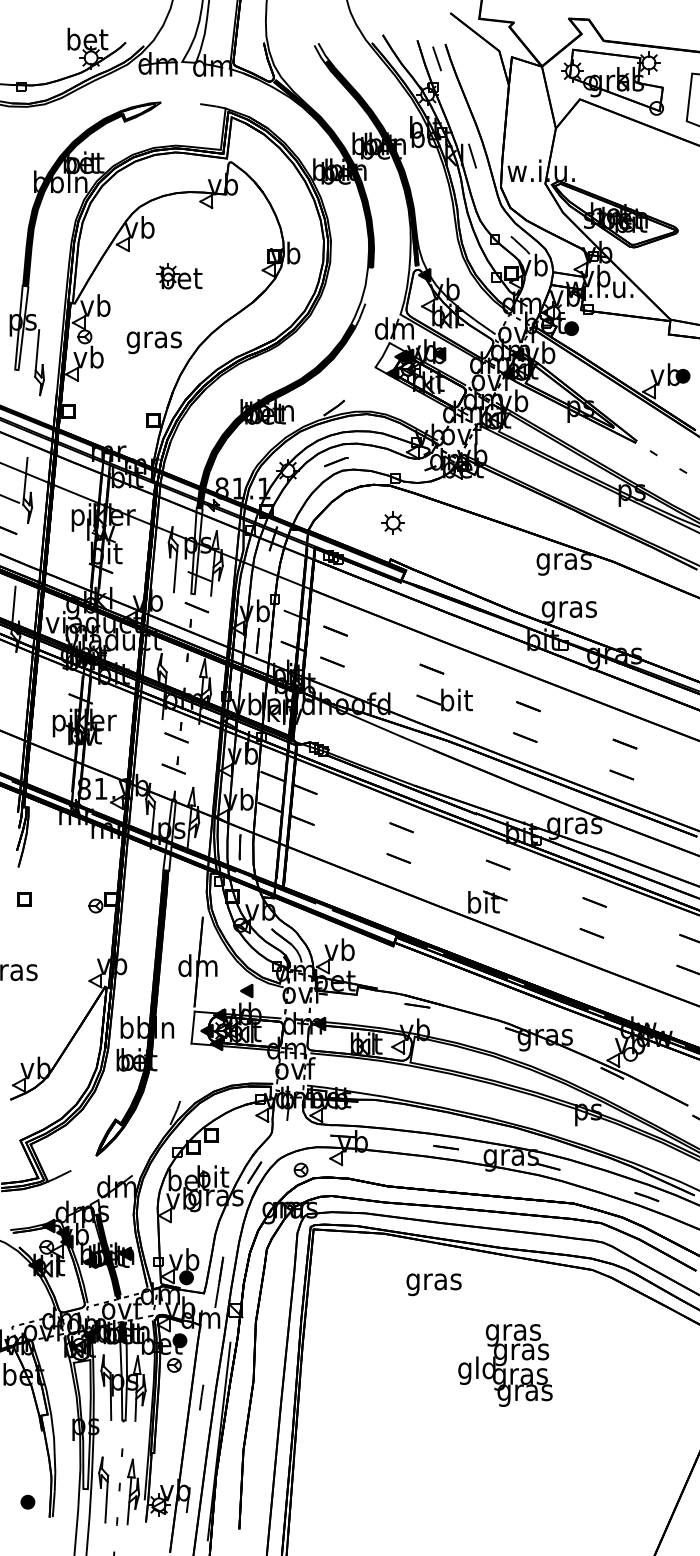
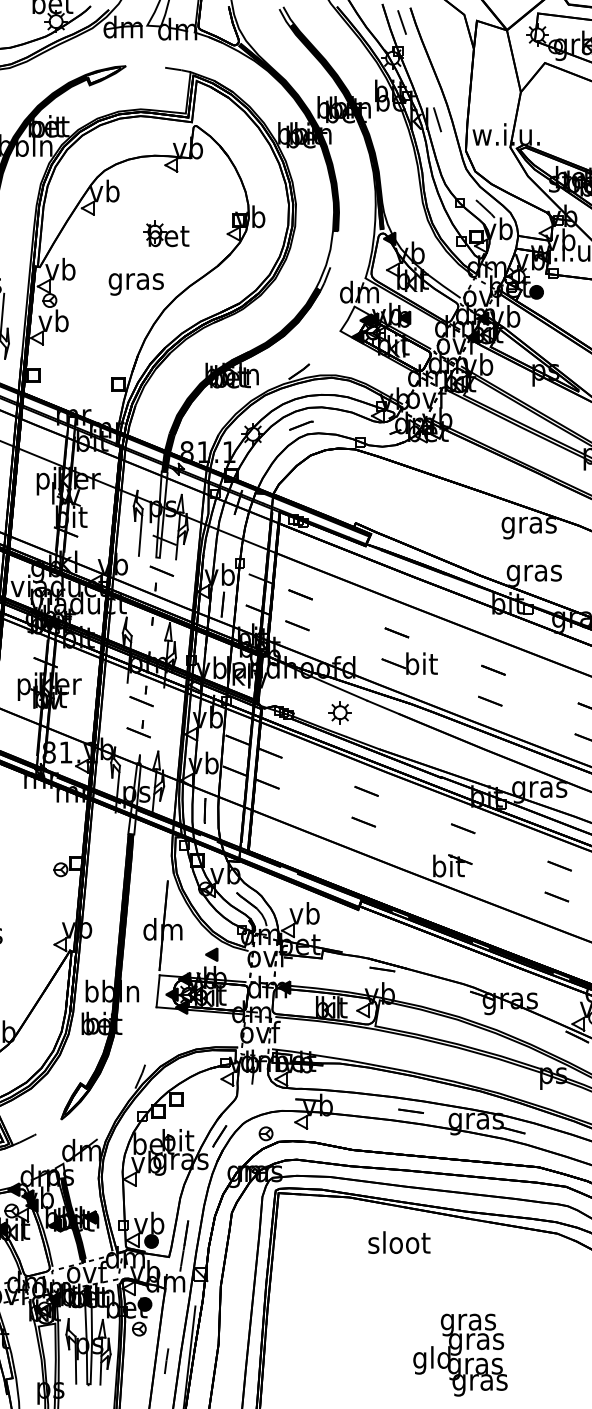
part: (179, 276) -> (166, 234), moved
text: (153, 342) -> (135, 284), moved
part: (392, 522) -> (339, 712), moved
text: (434, 1281) -> (399, 1245), gras -> sloot
text: (505, 1365) -> (460, 1355), moved

